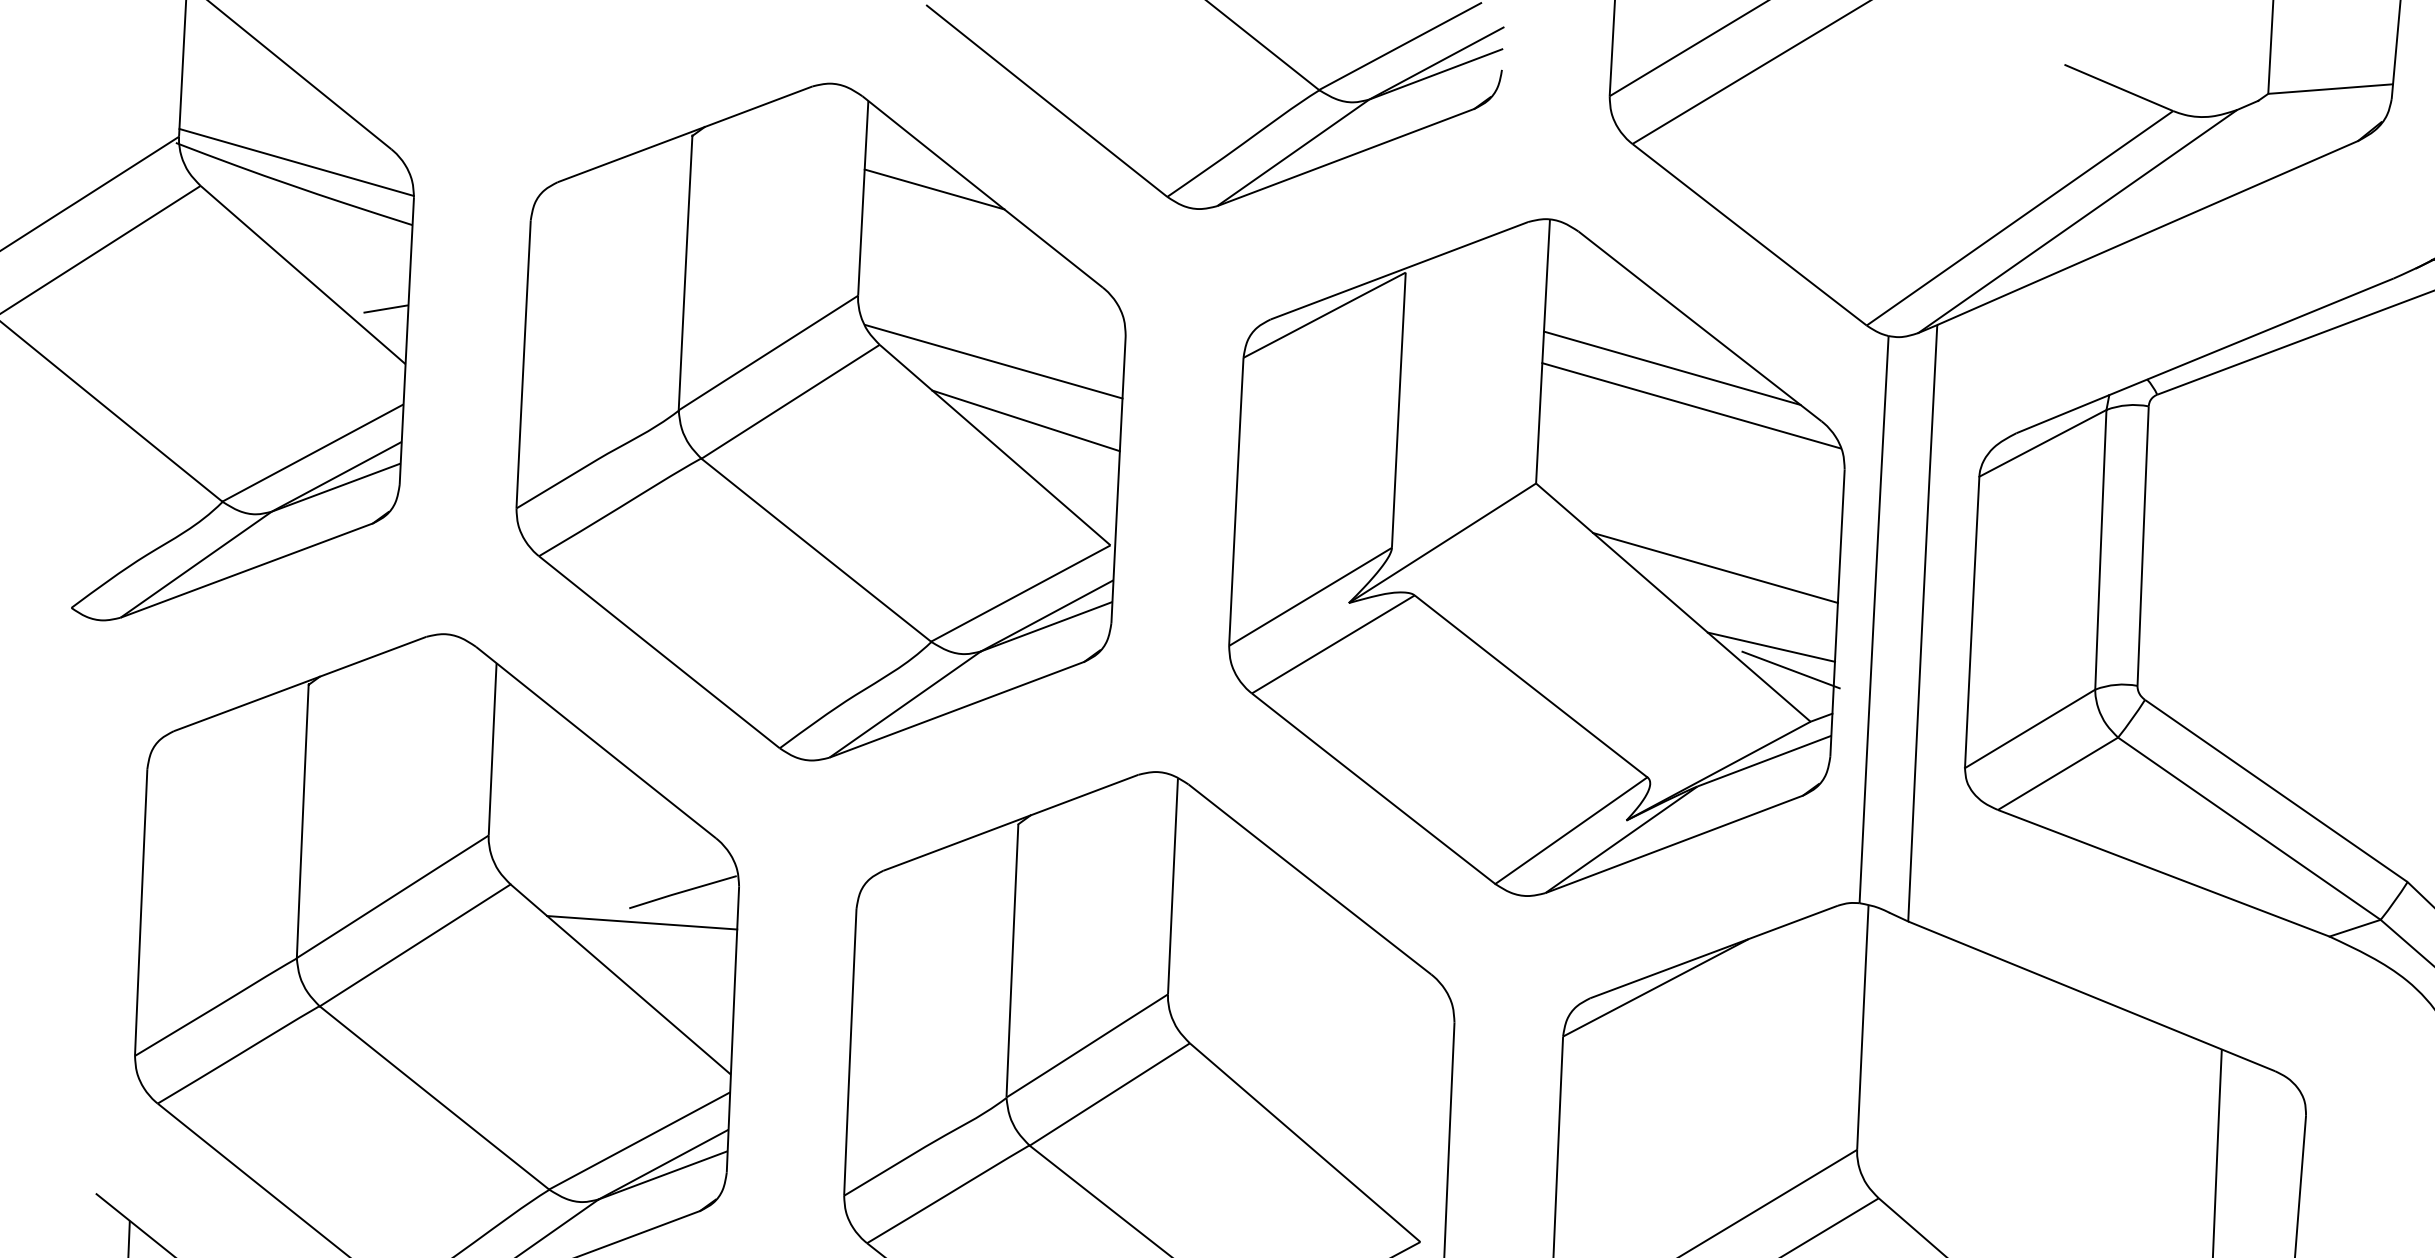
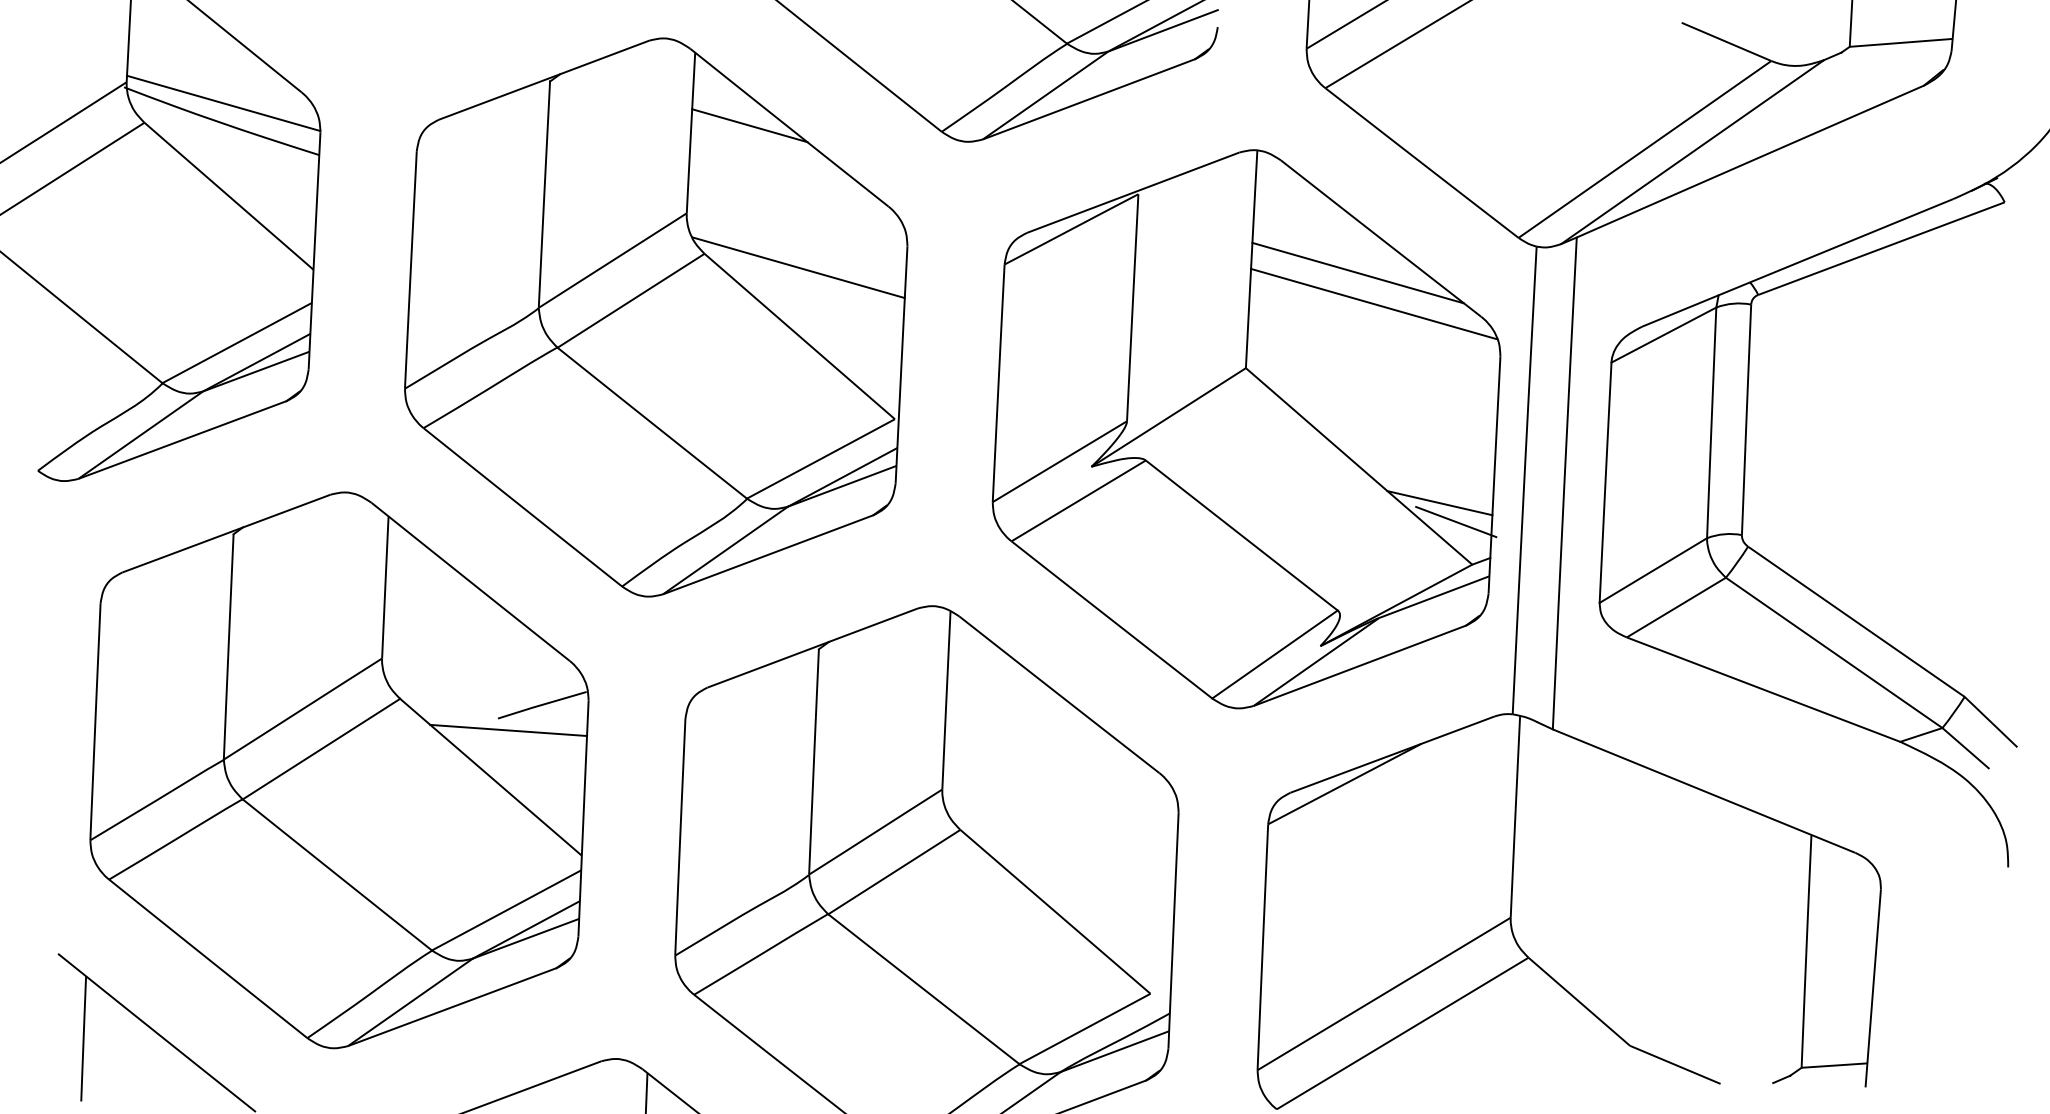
line: (384, 309) -> (296, 224), removed
line: (1025, 420) -> (824, 316), removed
line: (1715, 567) -> (1393, 437), removed

